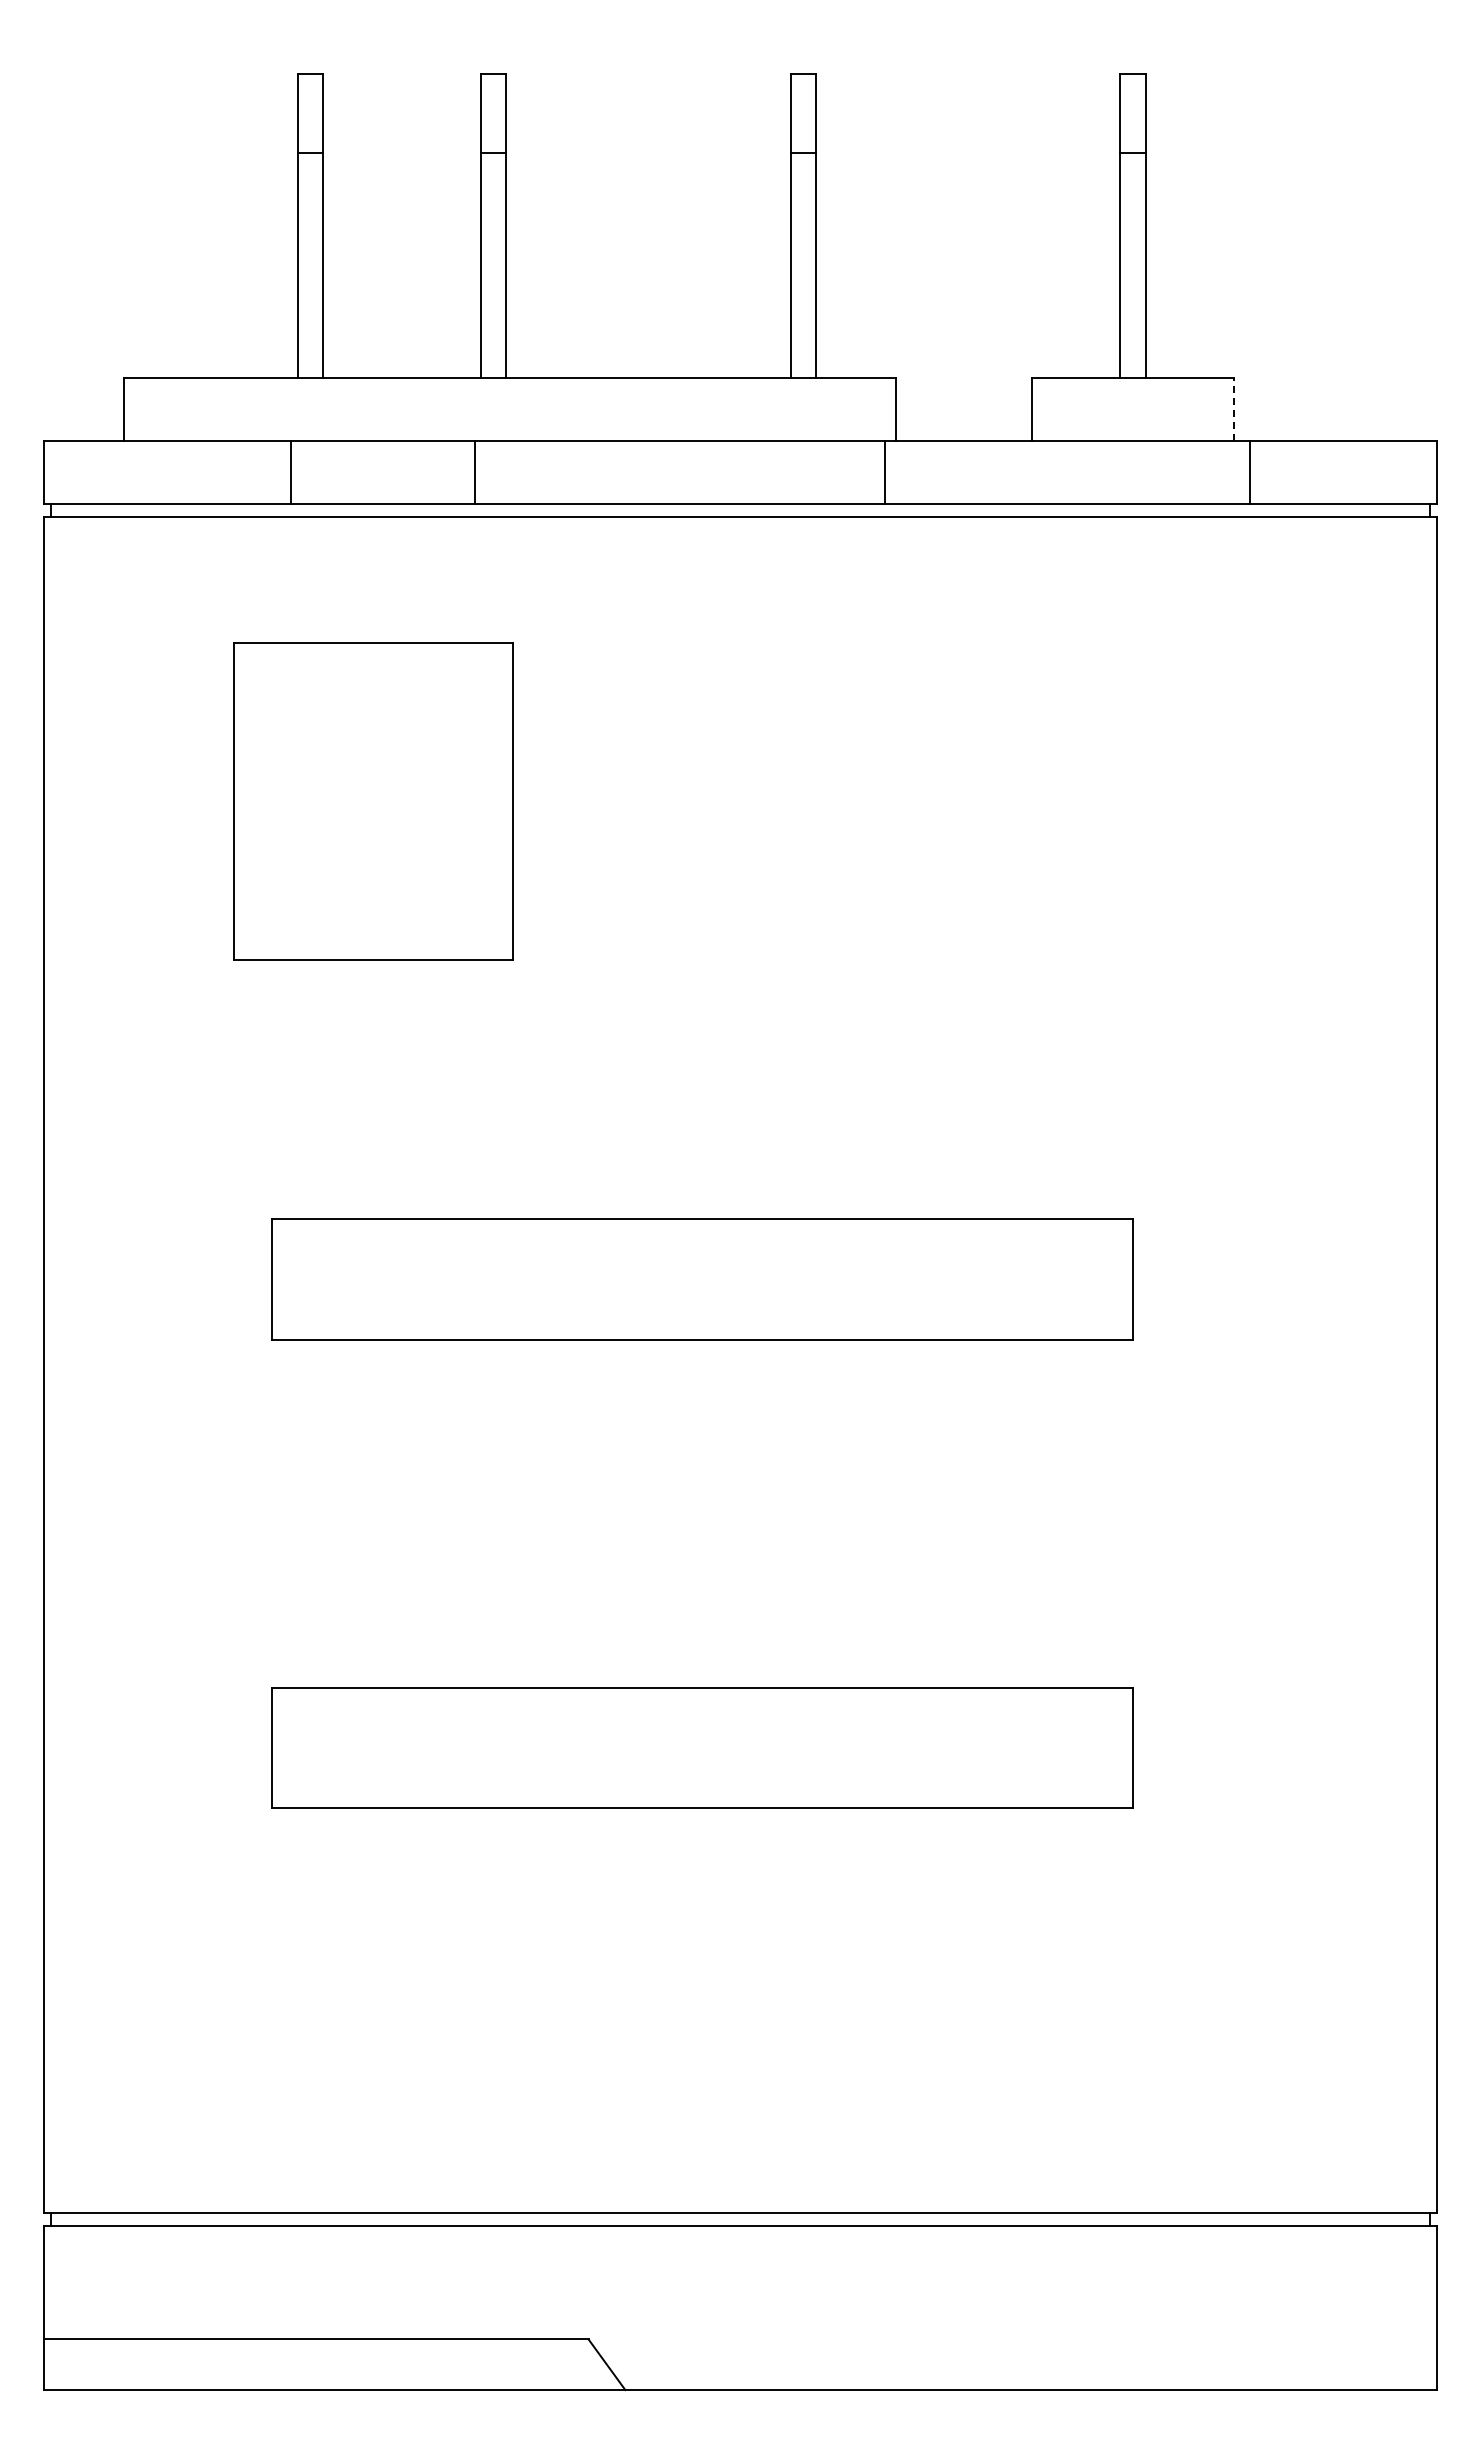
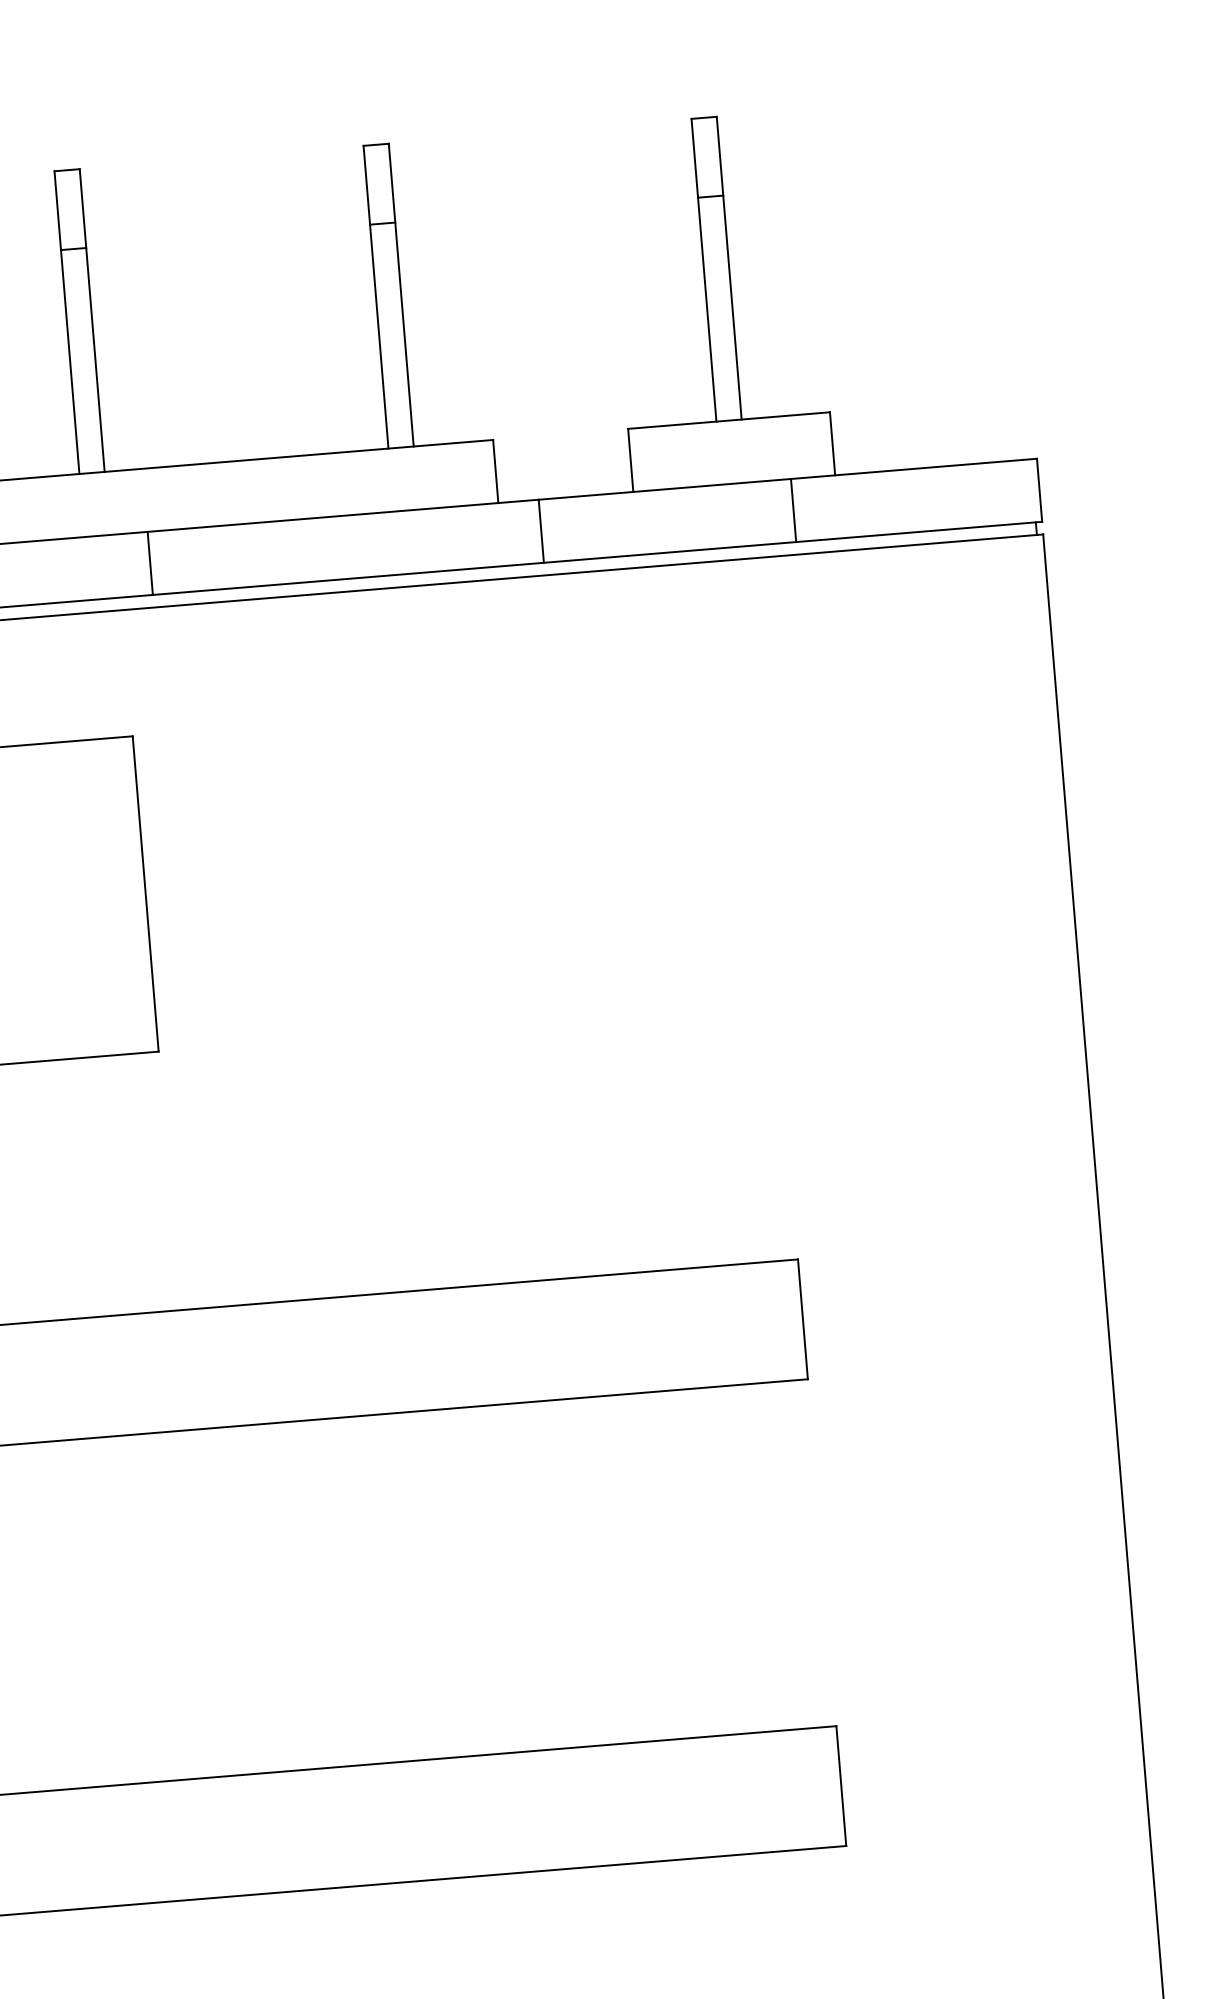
line: (1234, 409) -> (832, 443), dashed -> solid
line: (475, 472) -> (150, 563), moved
line: (884, 472) -> (541, 531), moved
line: (1249, 472) -> (793, 510), moved

